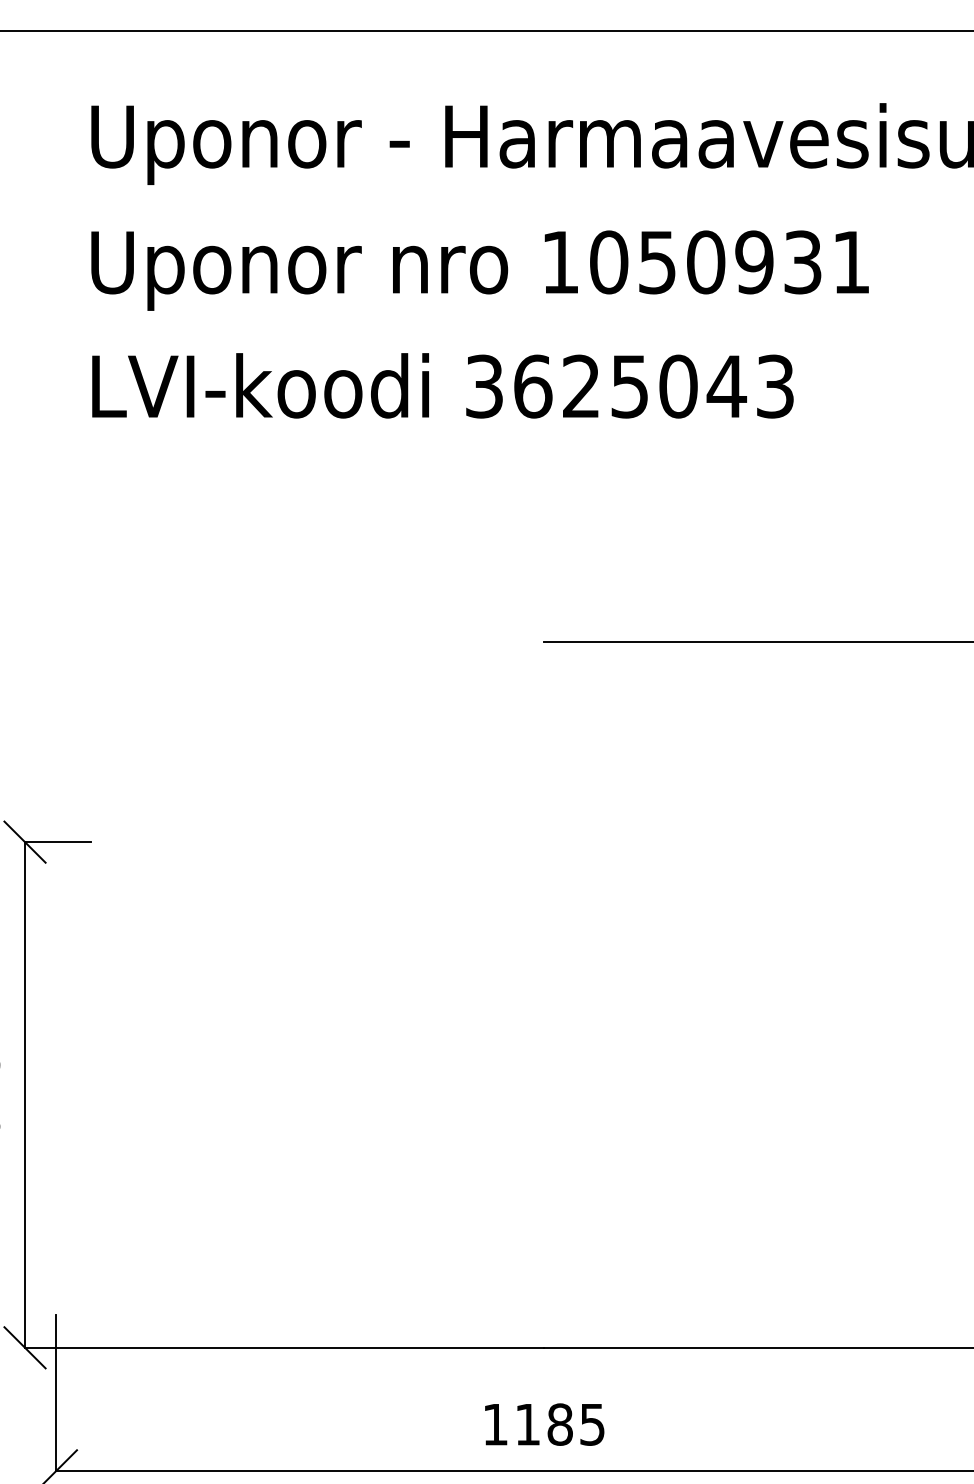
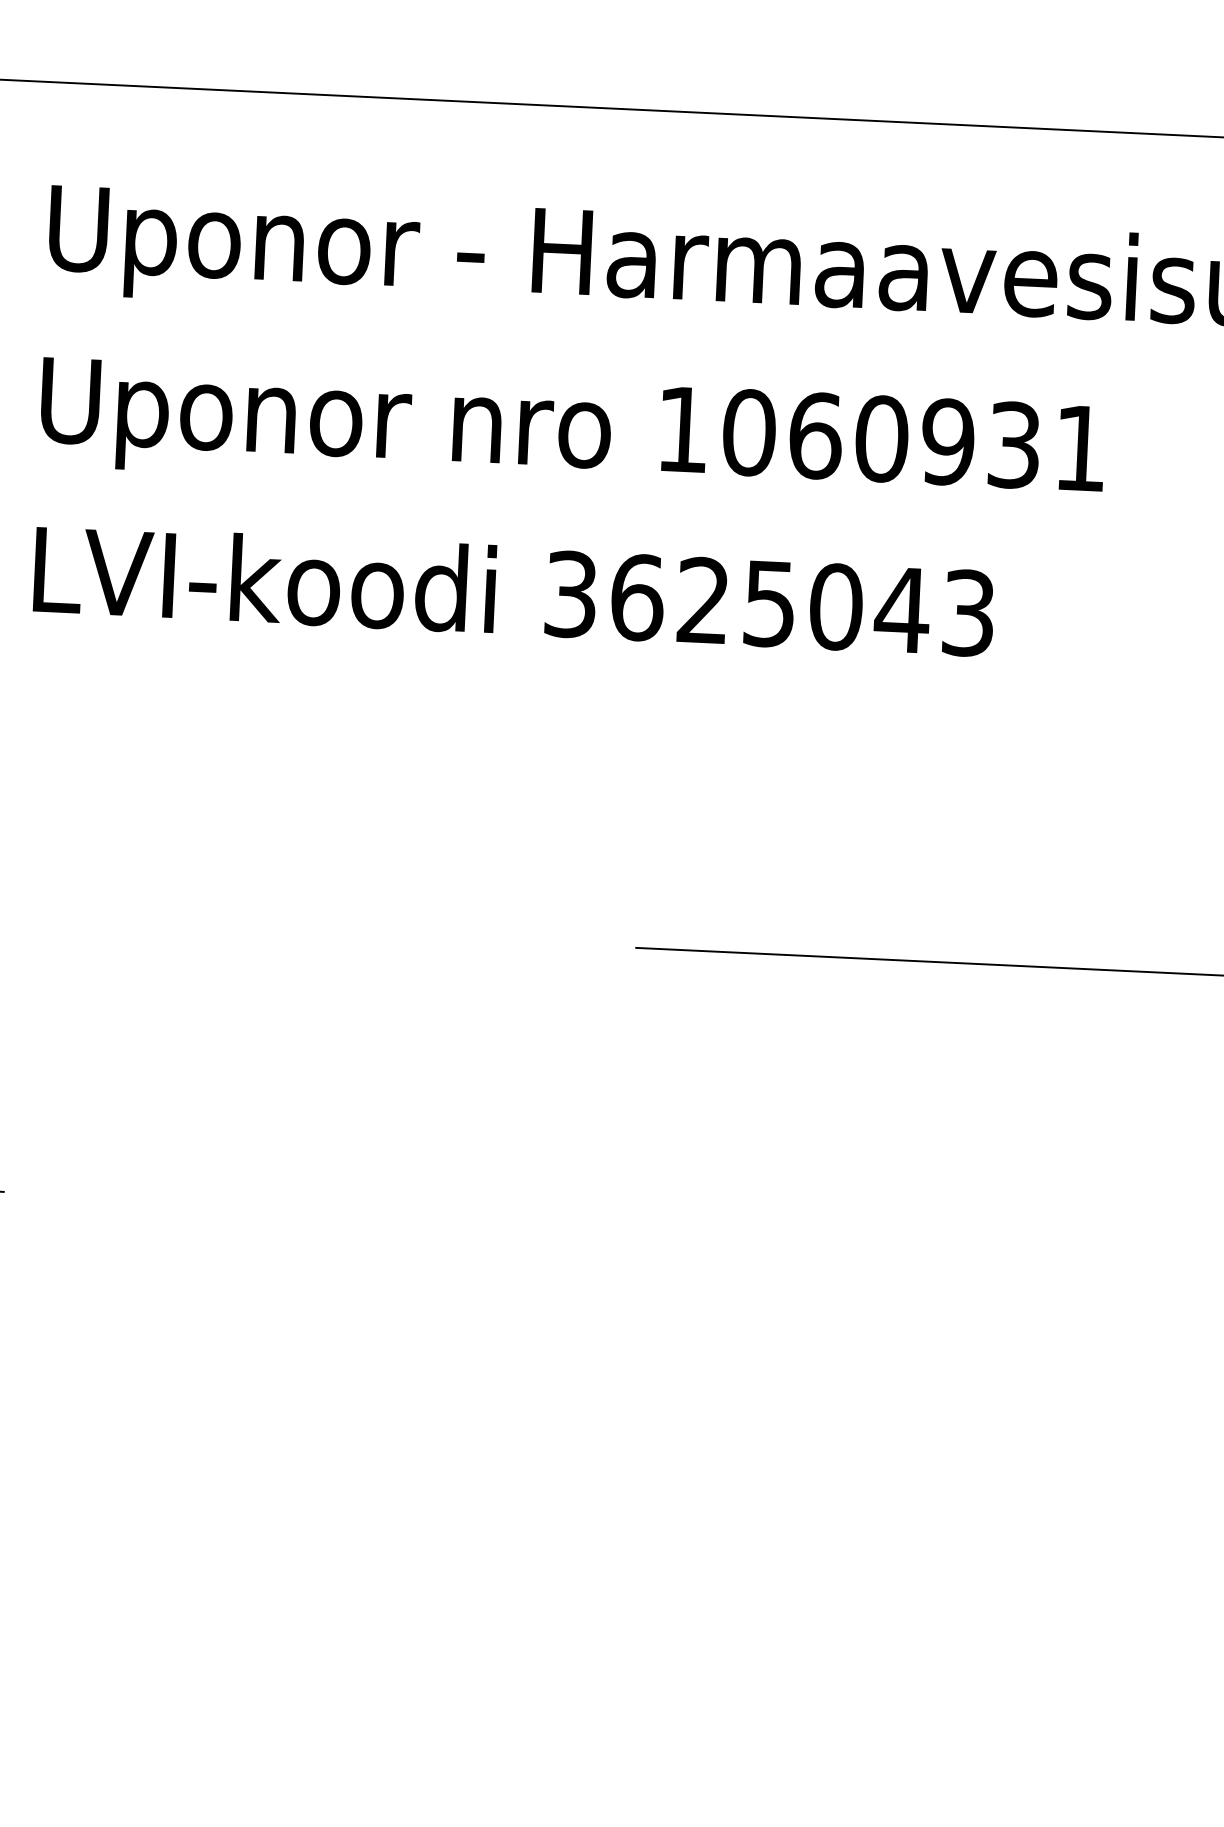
text: (657, 262) -> (815, 435), 1050931 -> 1060931

